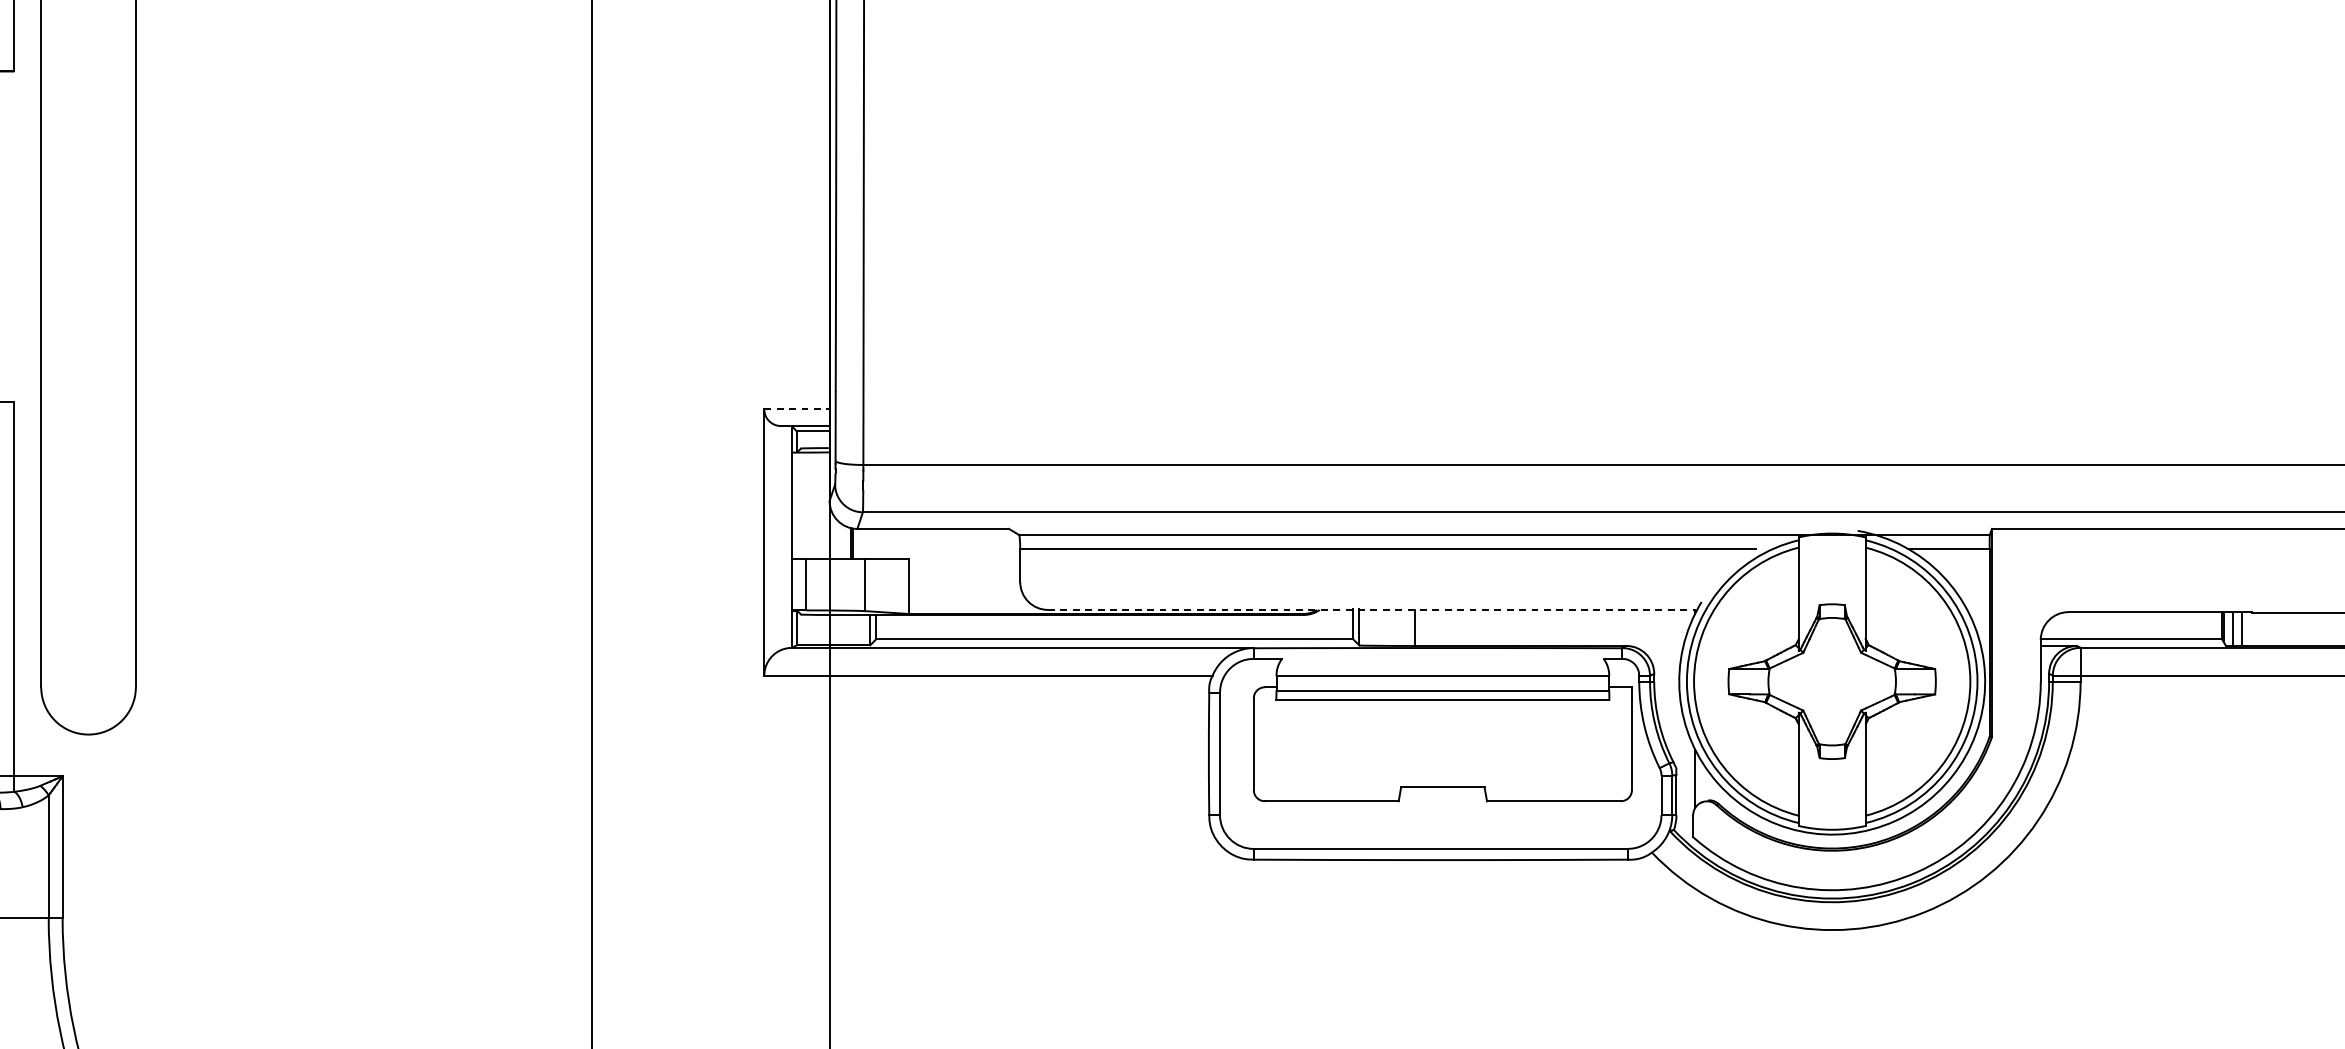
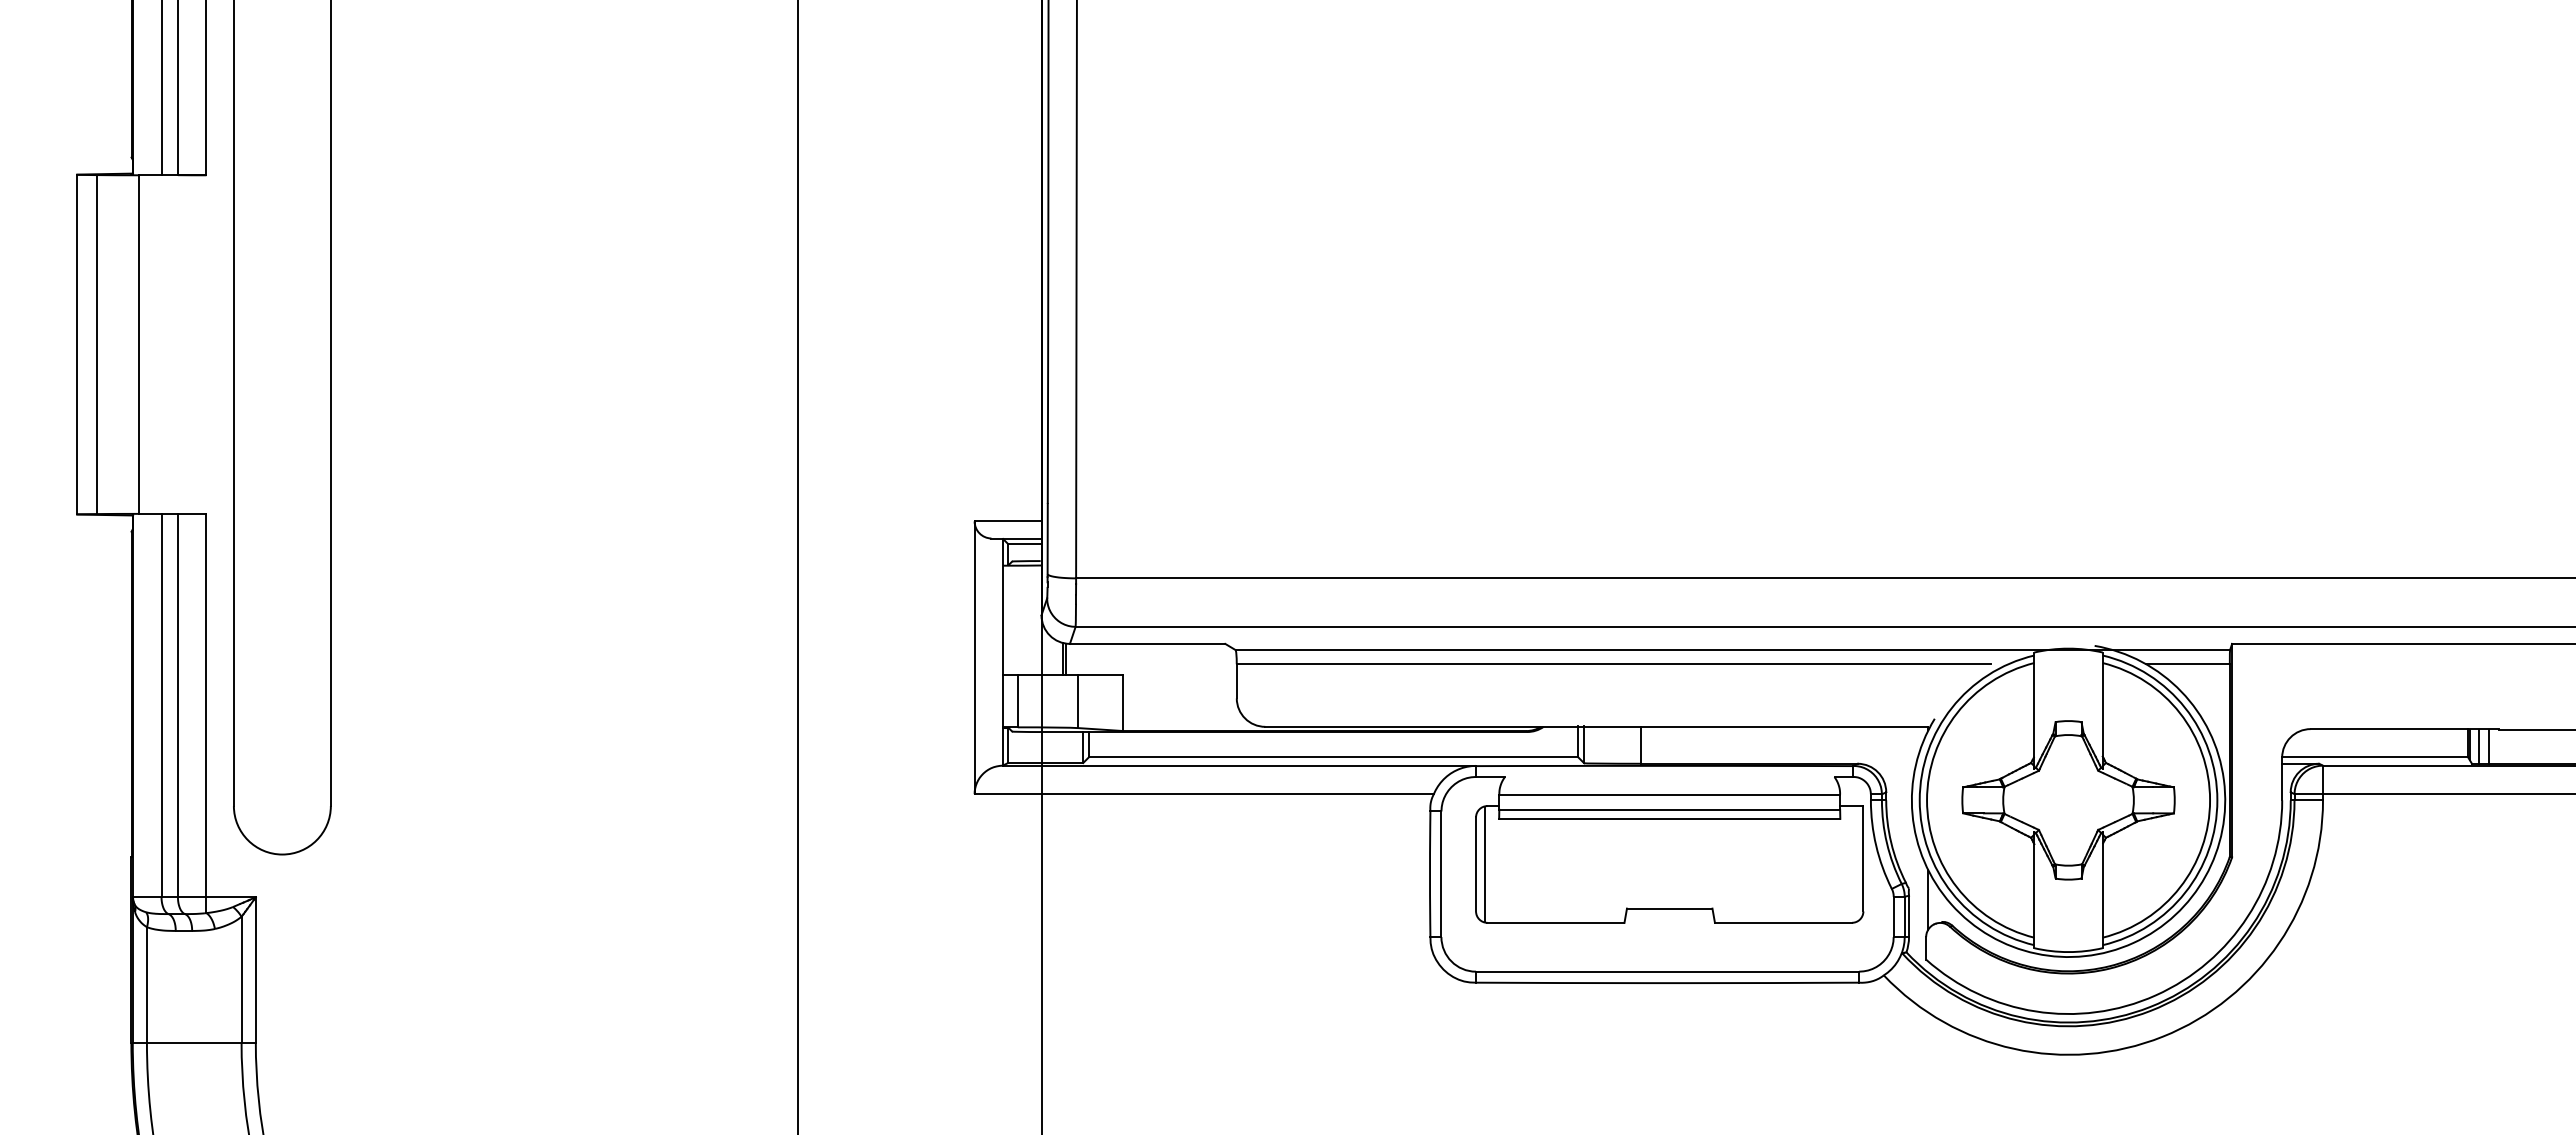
line: (797, 409) -> (1008, 521), dashed -> solid
line: (1371, 609) -> (1596, 726), dashed -> solid
line: (1262, 744) -> (1484, 864), added

